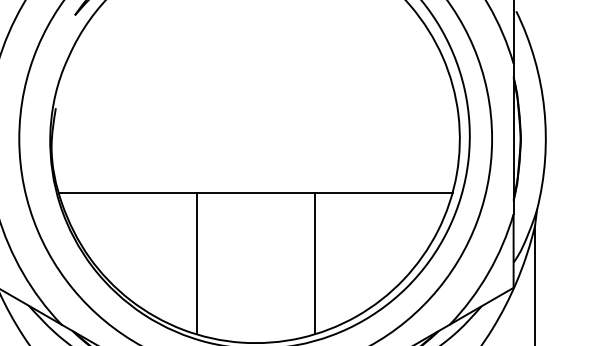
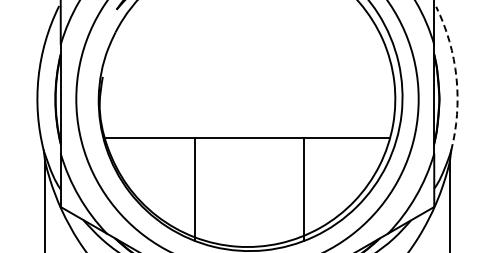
arc: (544, 109) -> (456, 77), solid -> dashed
line: (196, 263) -> (194, 189), moved
line: (315, 263) -> (304, 189), moved

